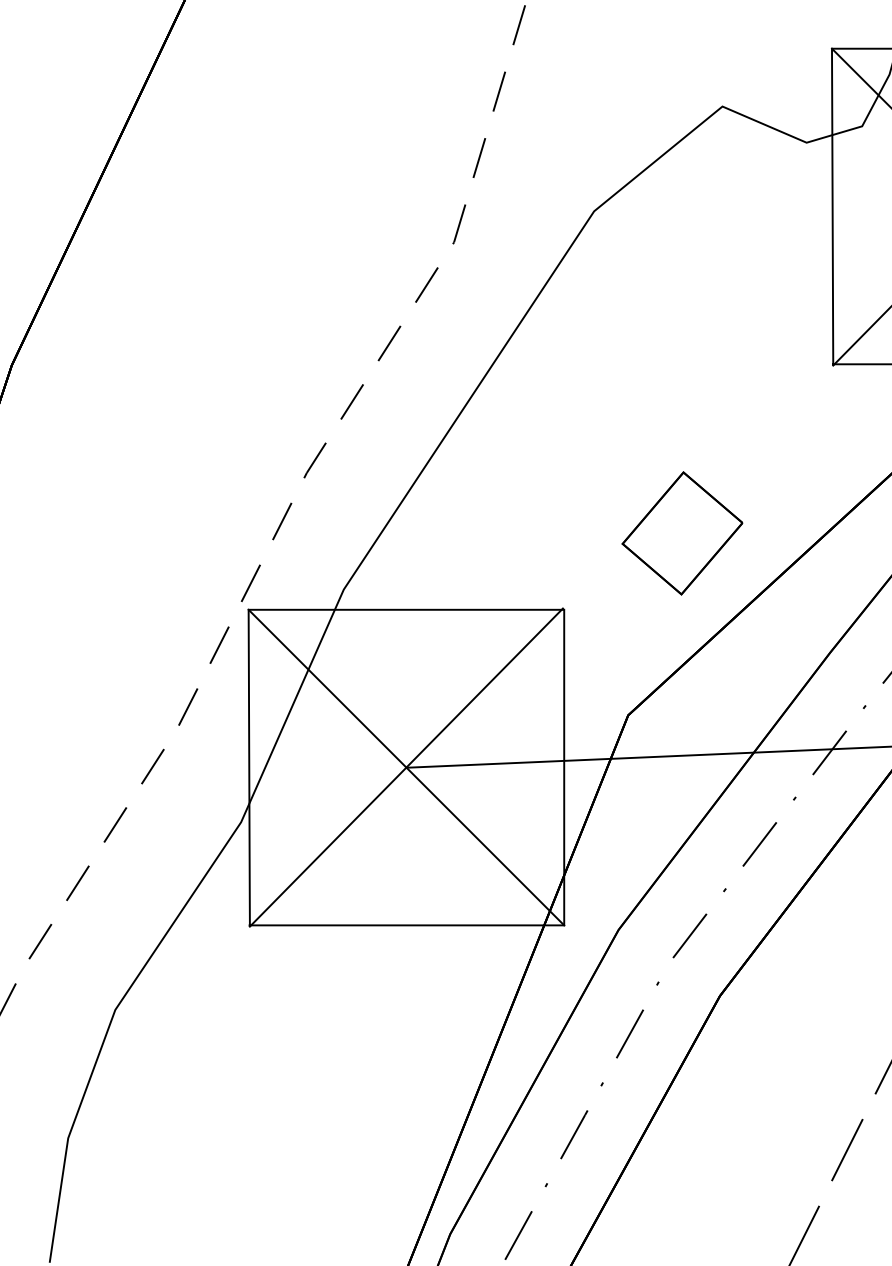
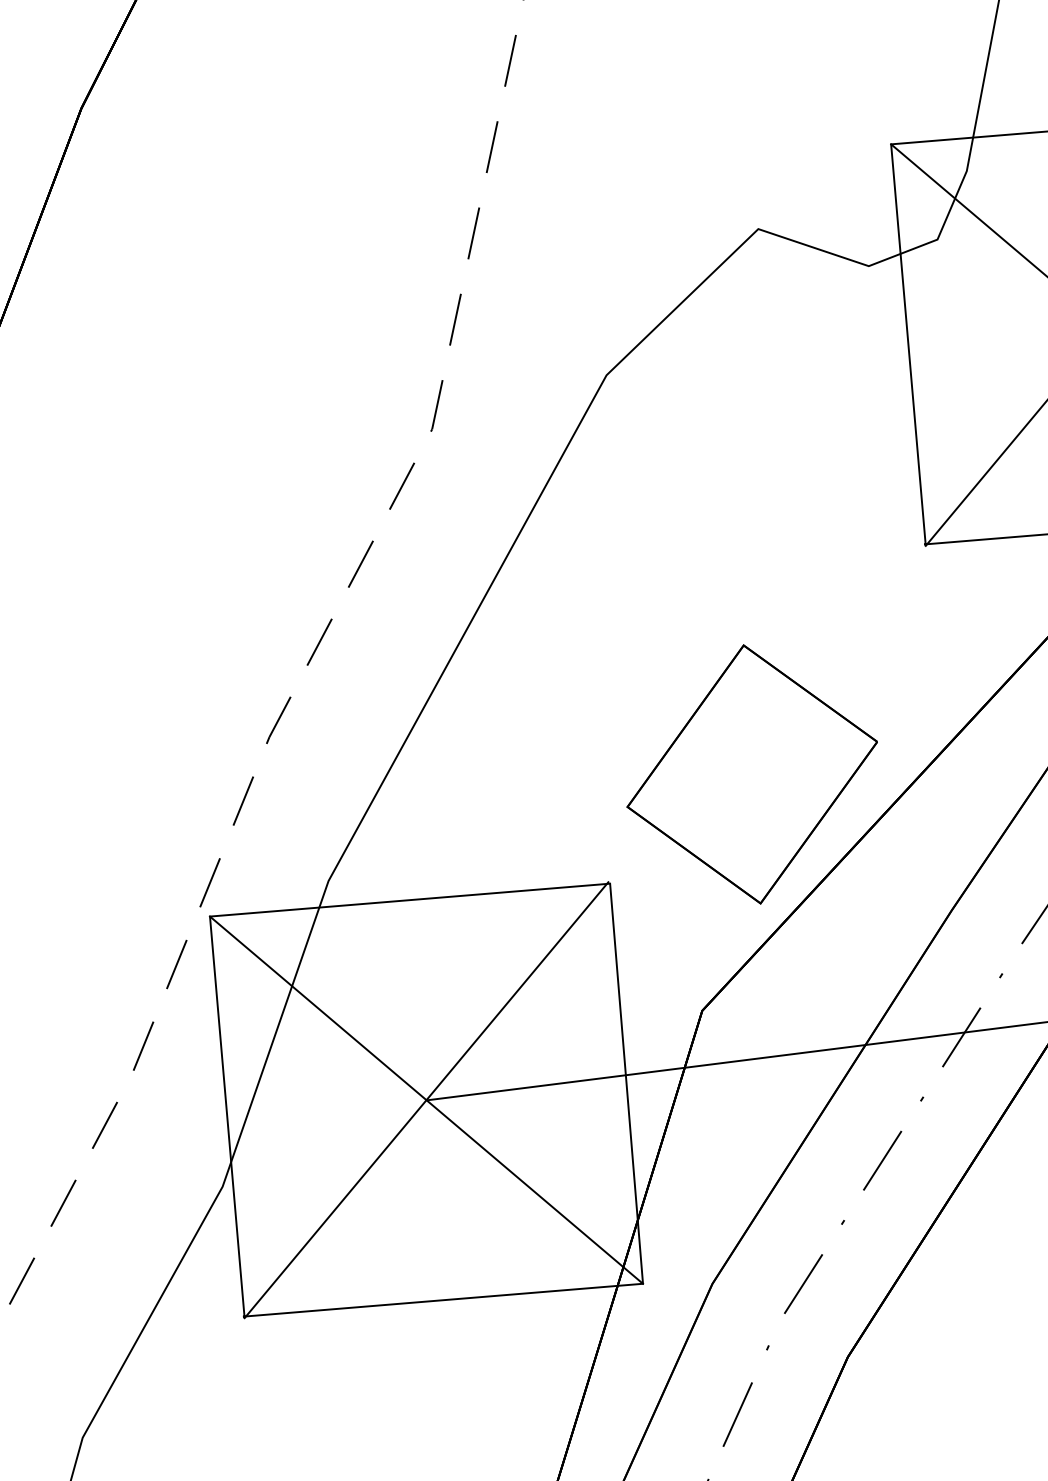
part: (682, 533) -> (752, 774), size x1.67

